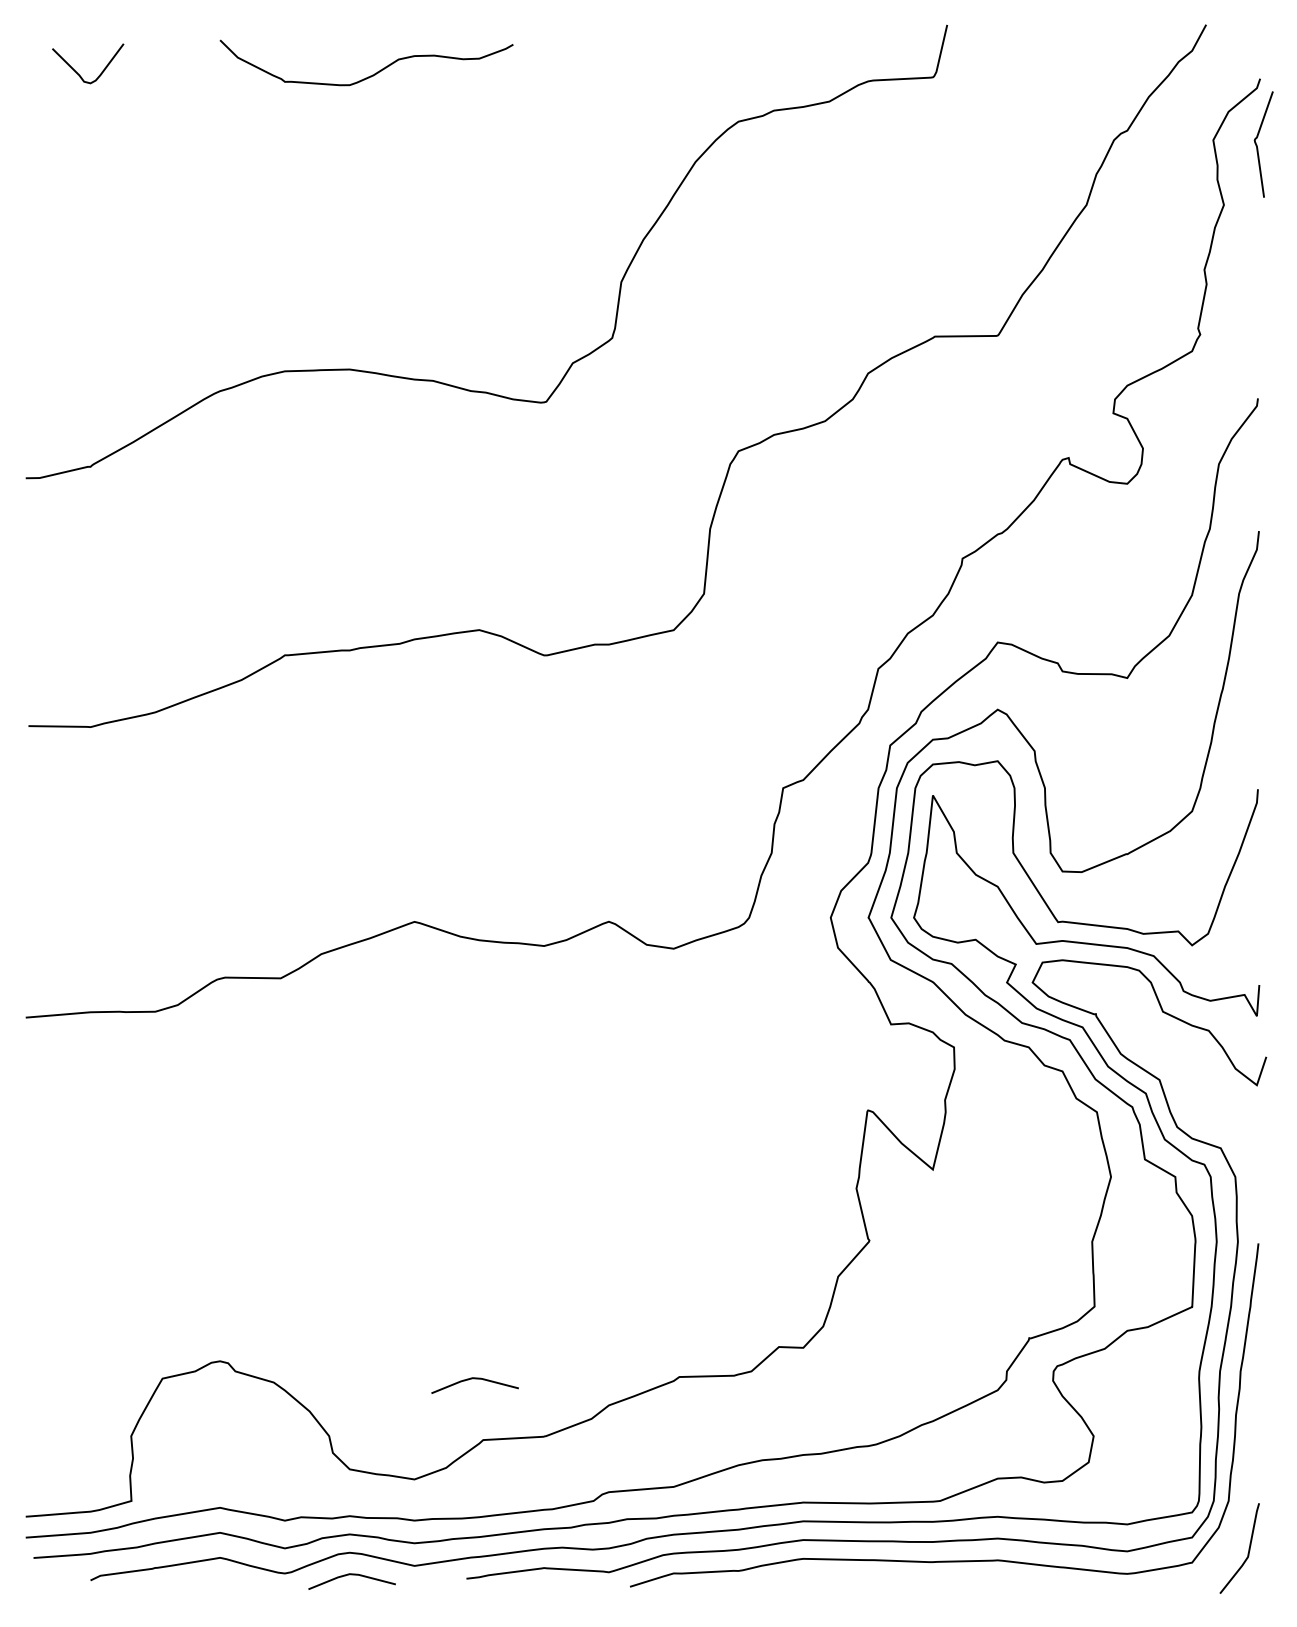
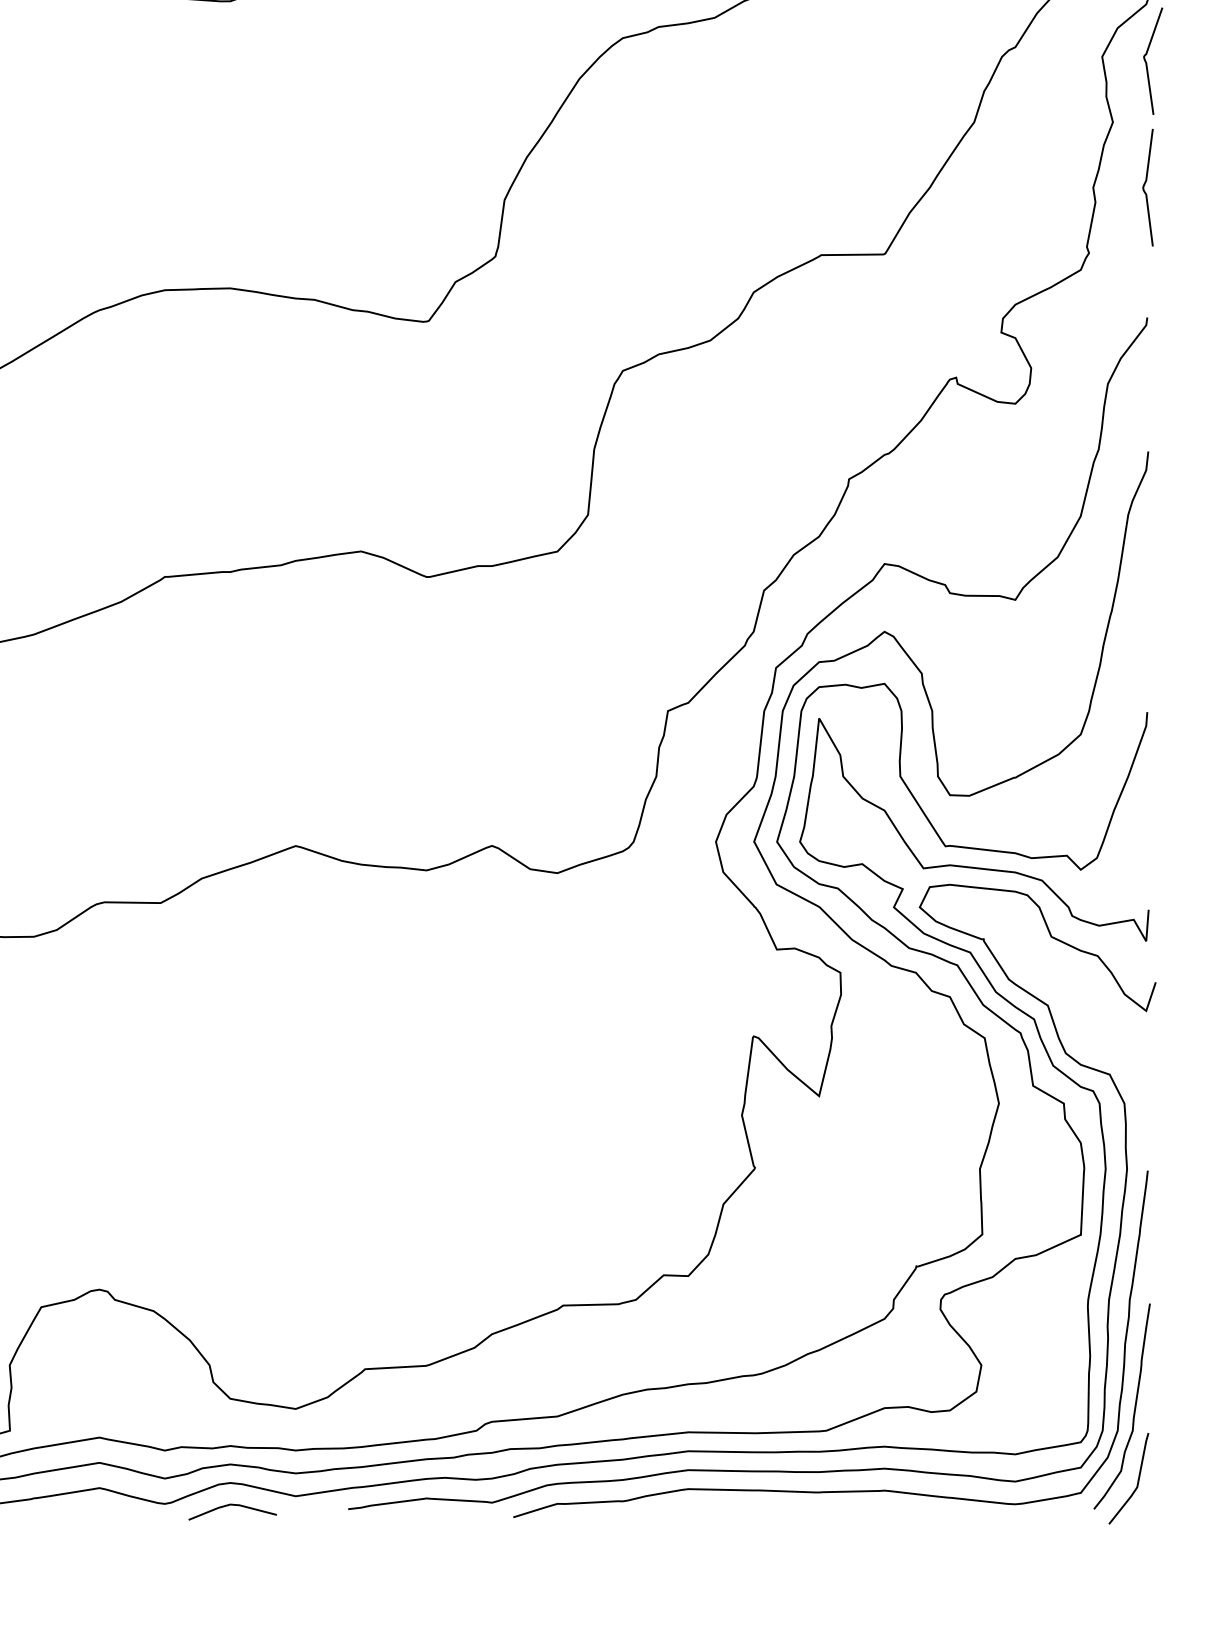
curve: (1255, 268) -> (1144, 186), added
line: (474, 1379) -> (356, 1308), removed
curve: (1244, 1480) -> (1133, 1410), added

